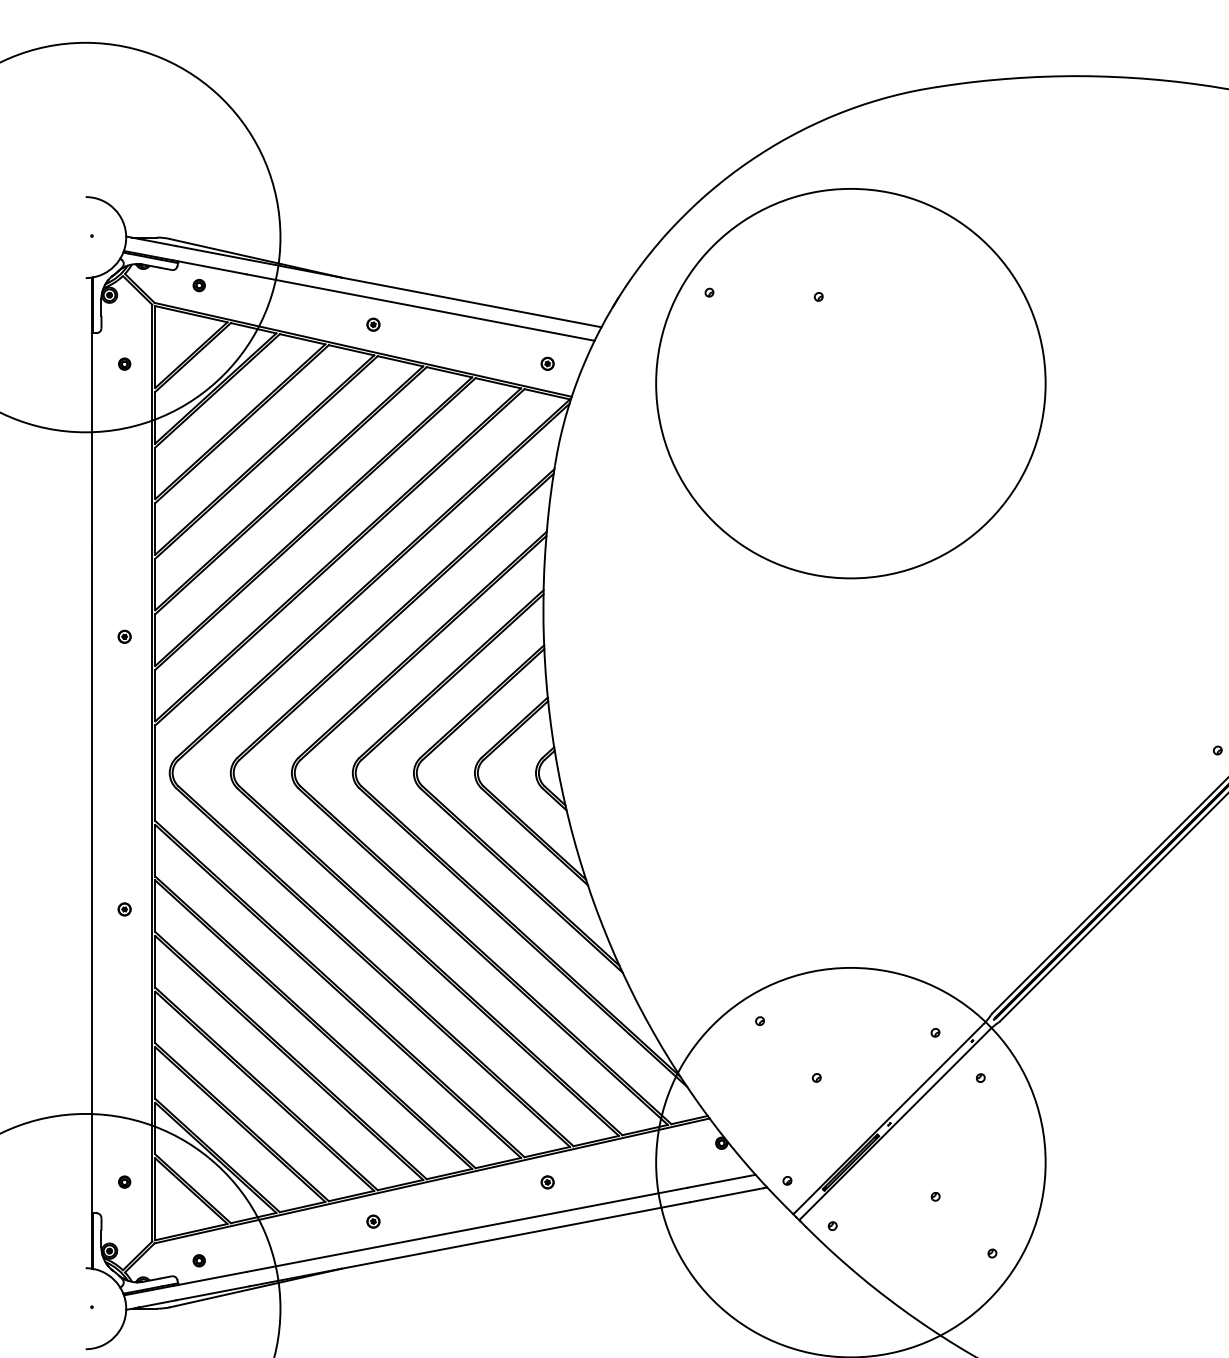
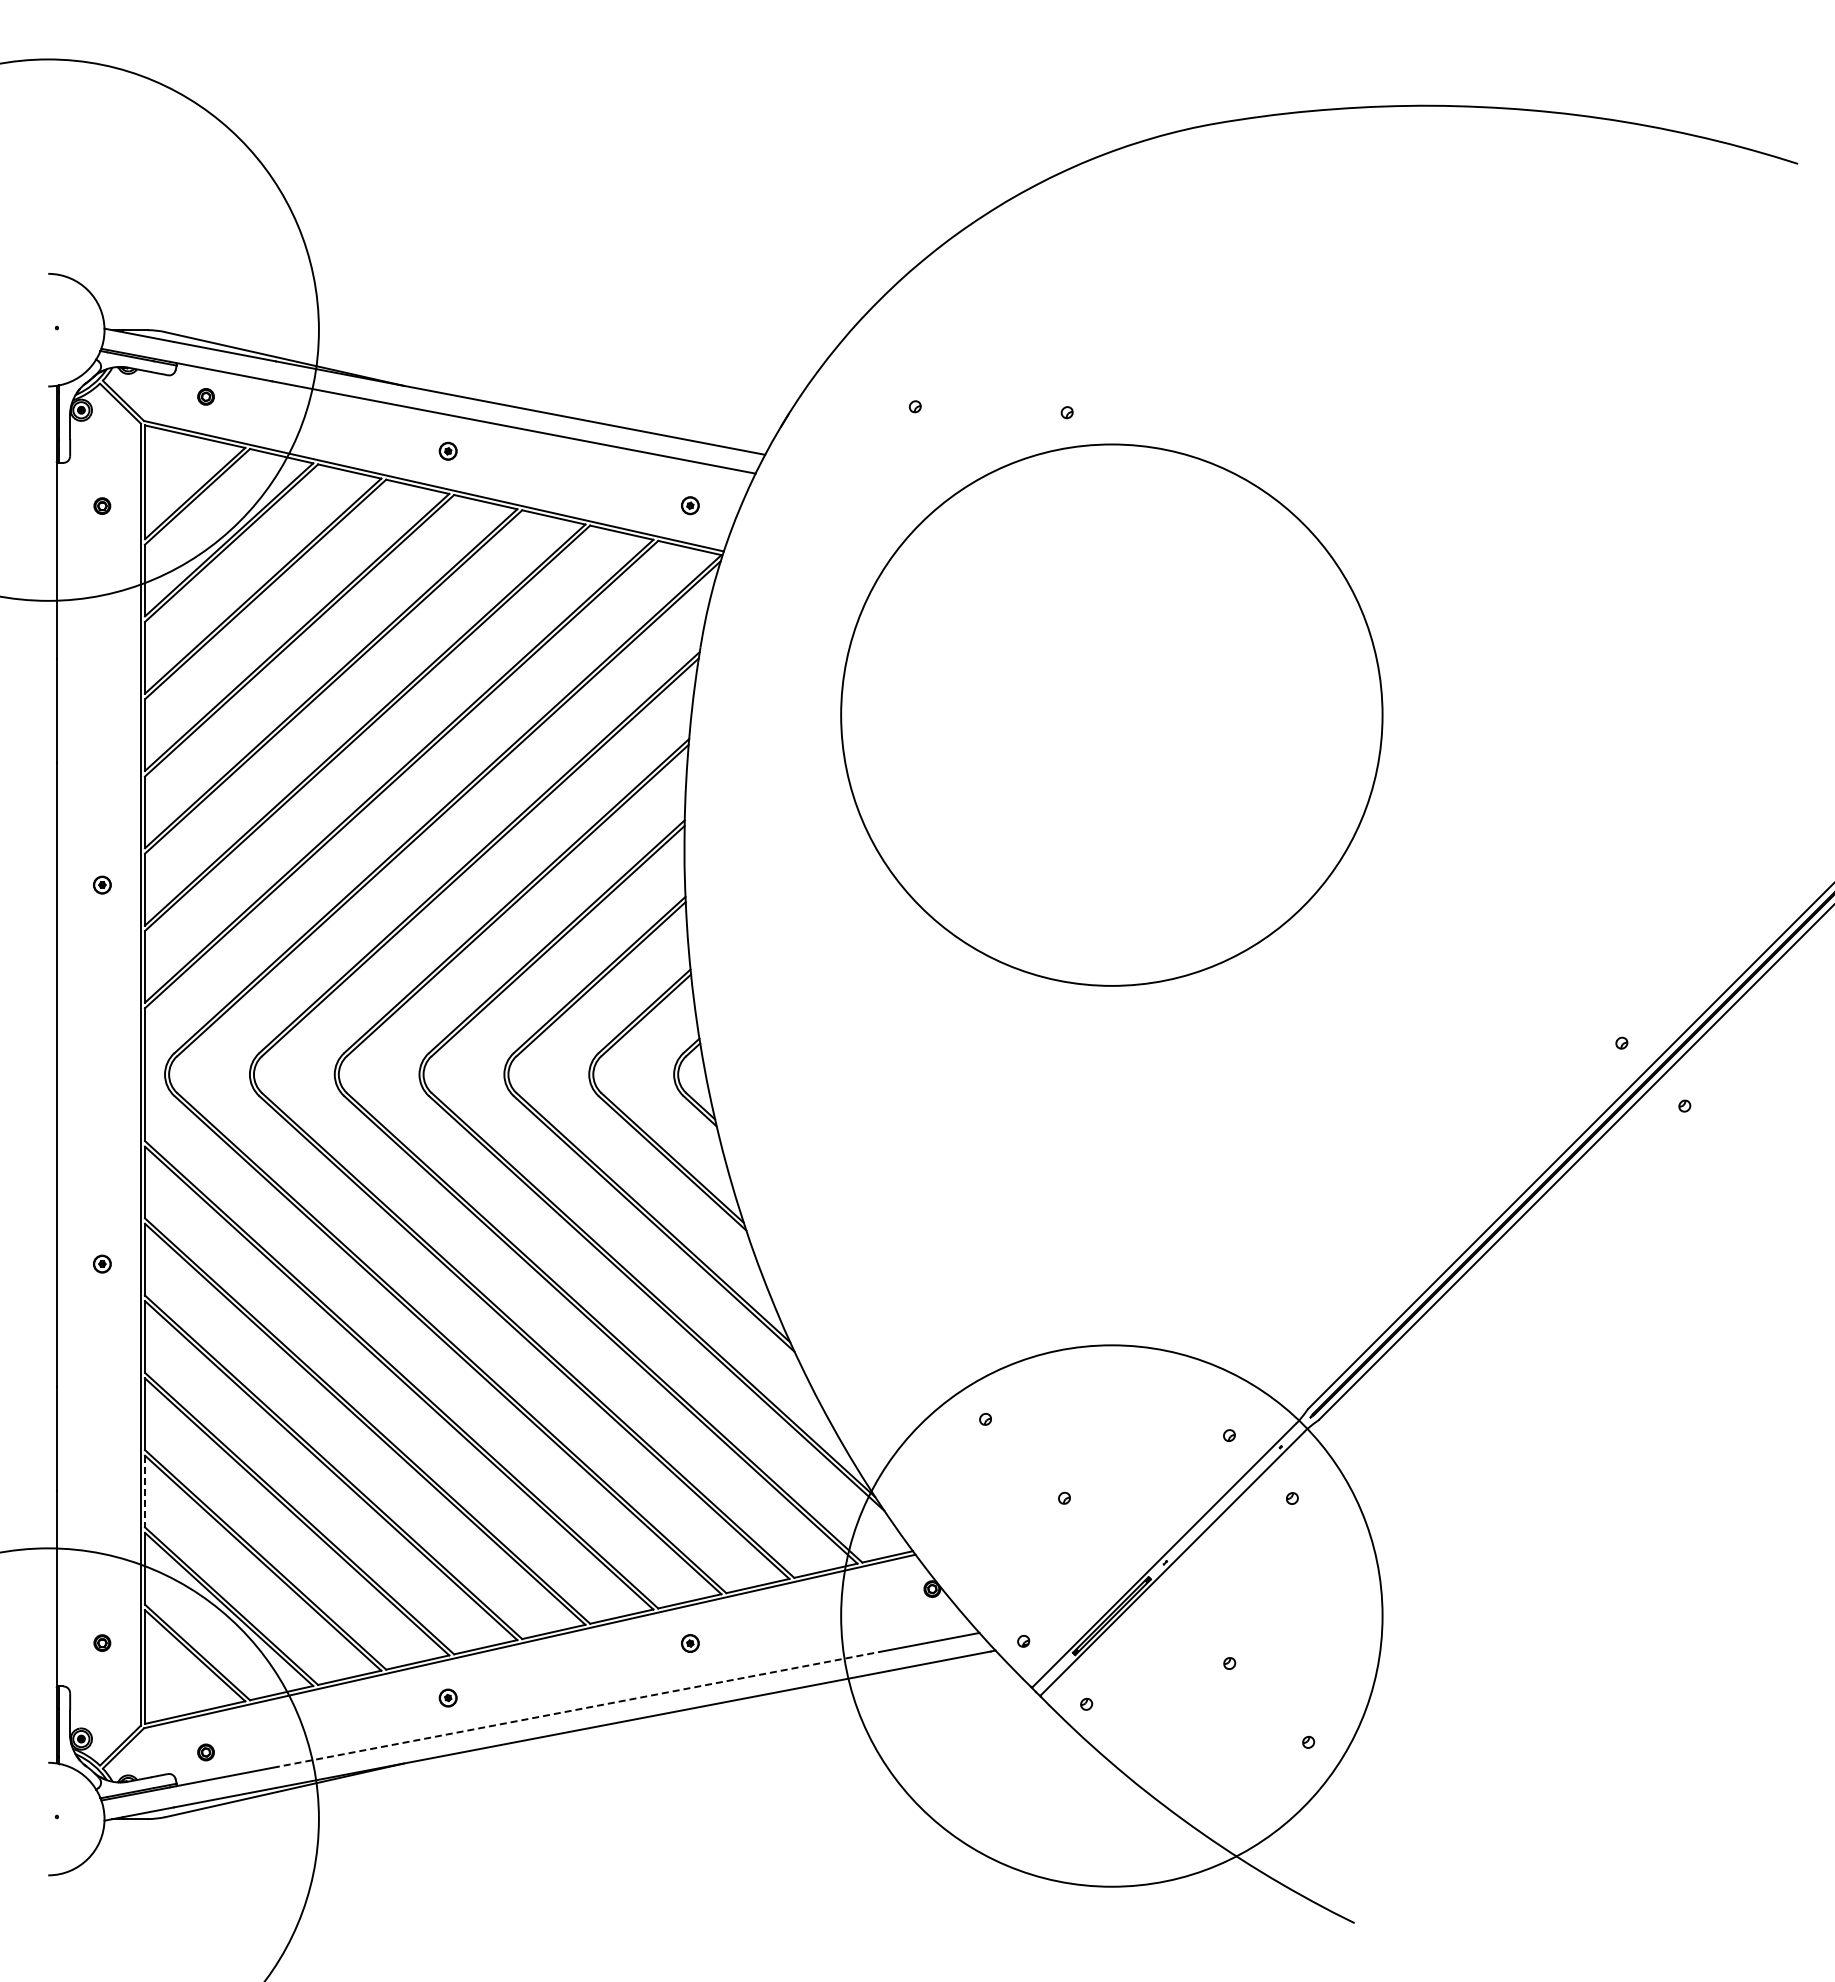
circle: (850, 383) -> (1111, 714), moved
line: (155, 1073) -> (145, 1491), solid -> dashed
line: (467, 1229) -> (578, 1709), solid -> dashed

